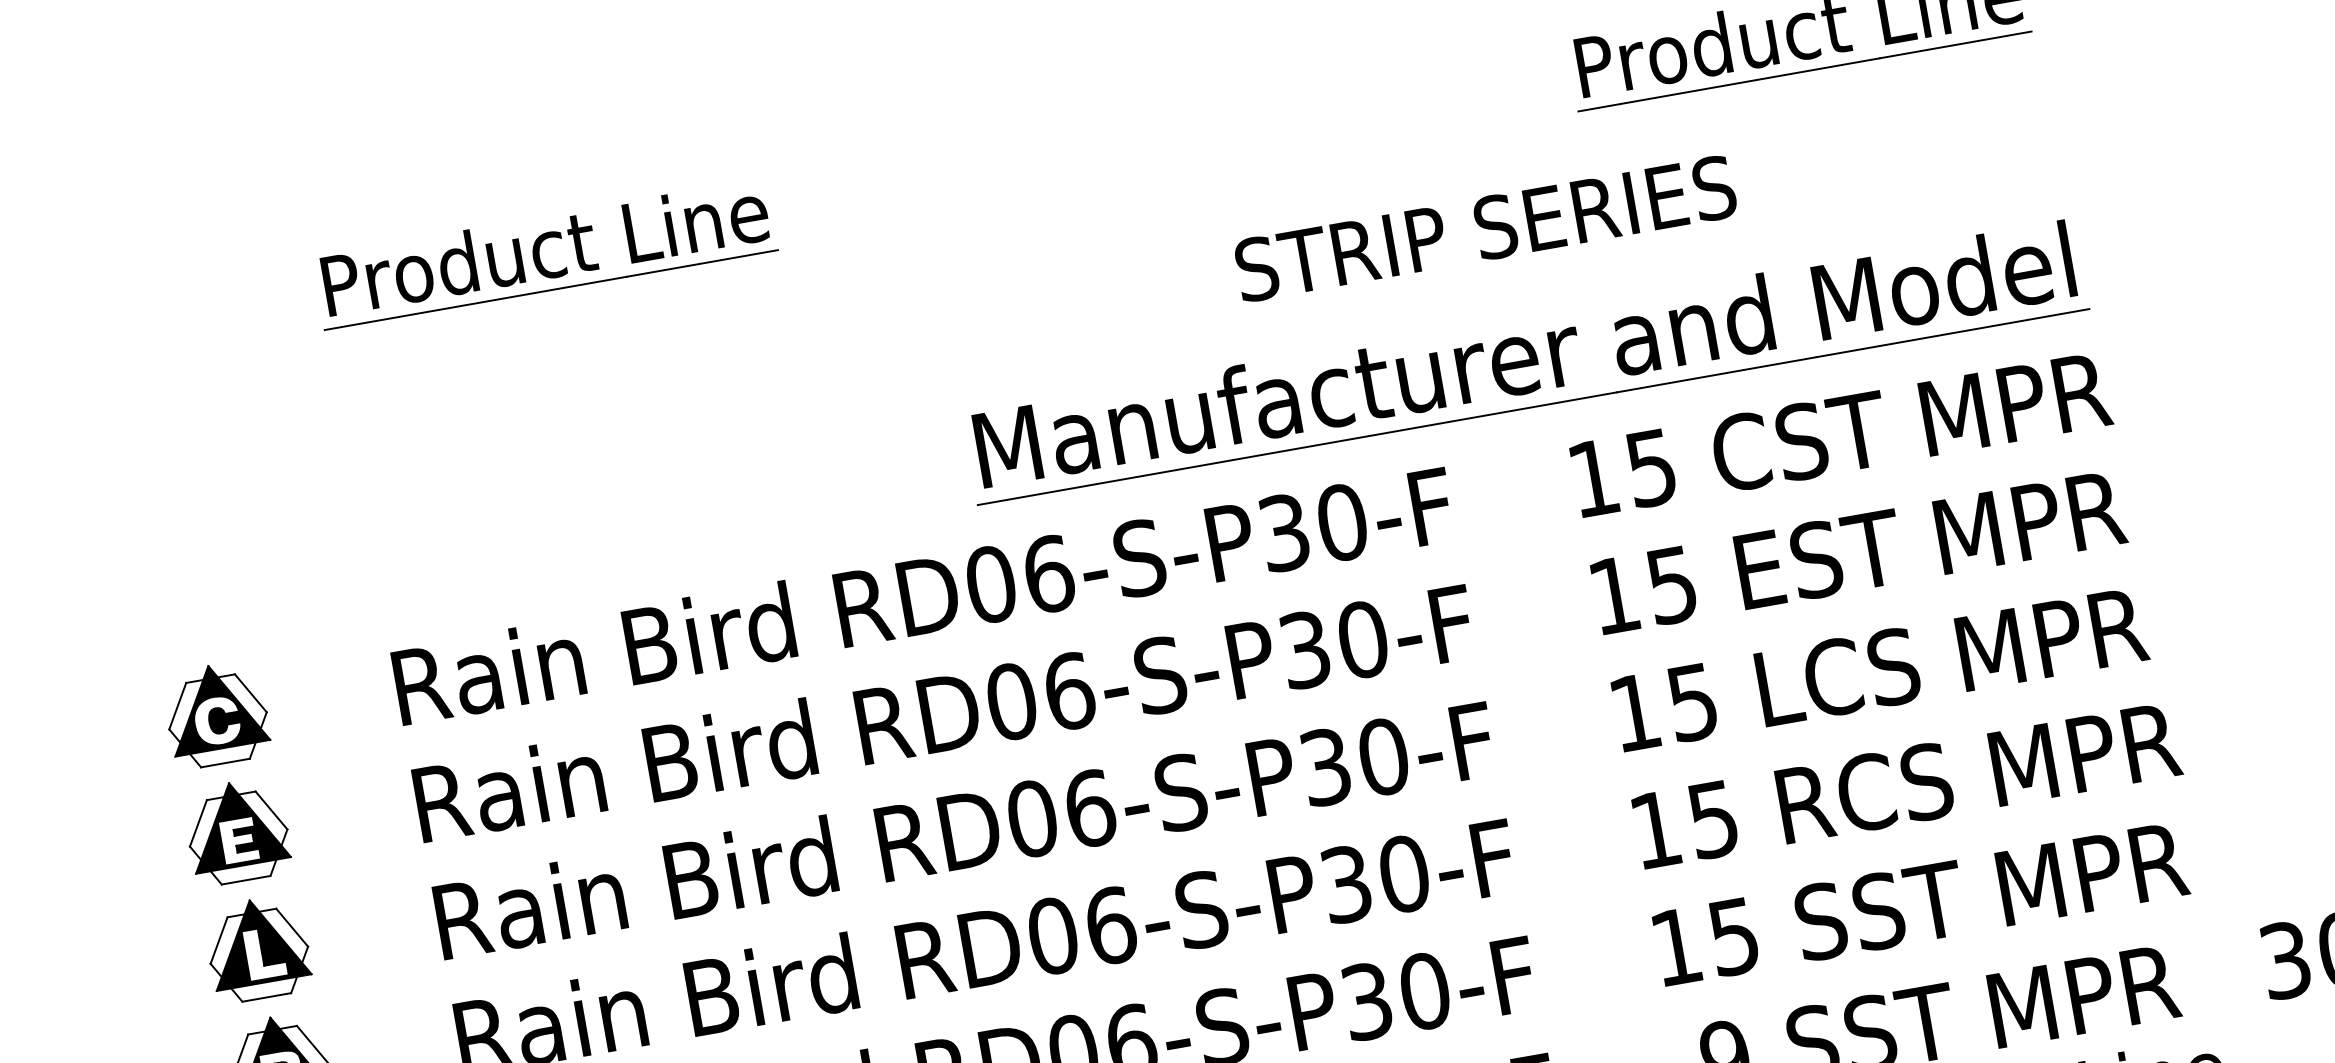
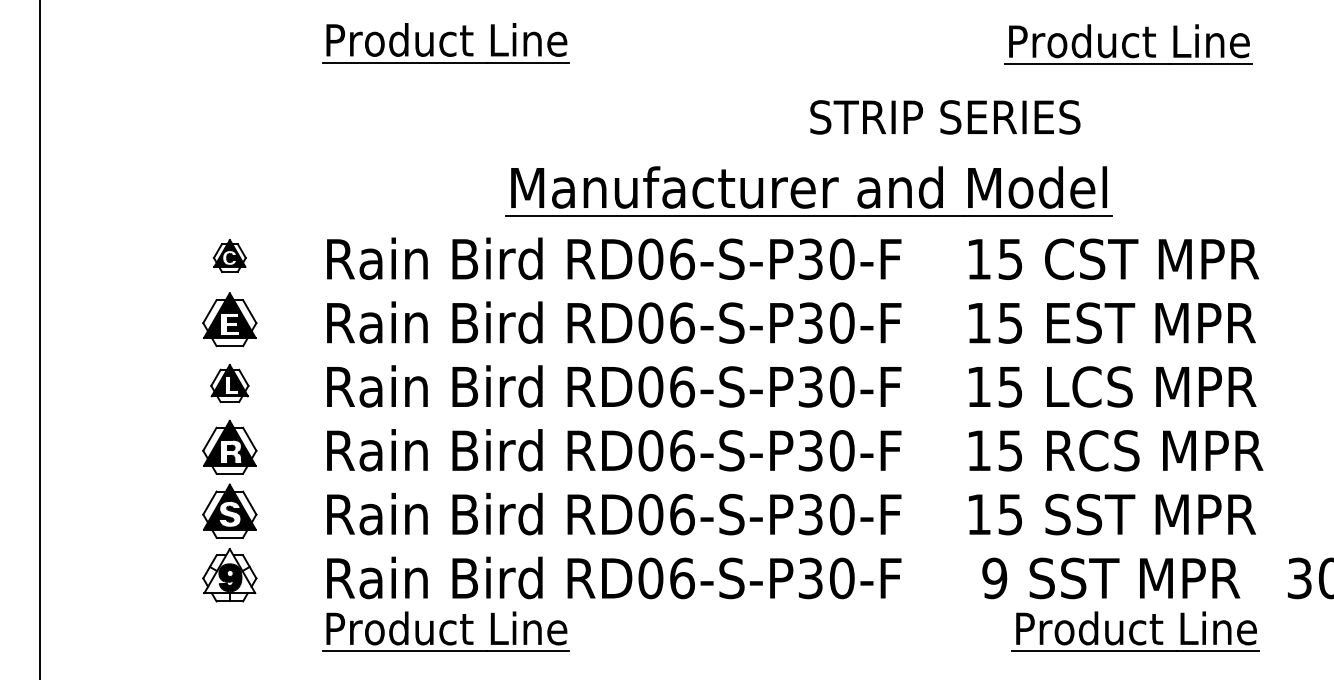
part: (1524, 362) -> (808, 191), moved
part: (216, 713) -> (229, 255), size x0.6
part: (257, 948) -> (229, 383), size x0.7

